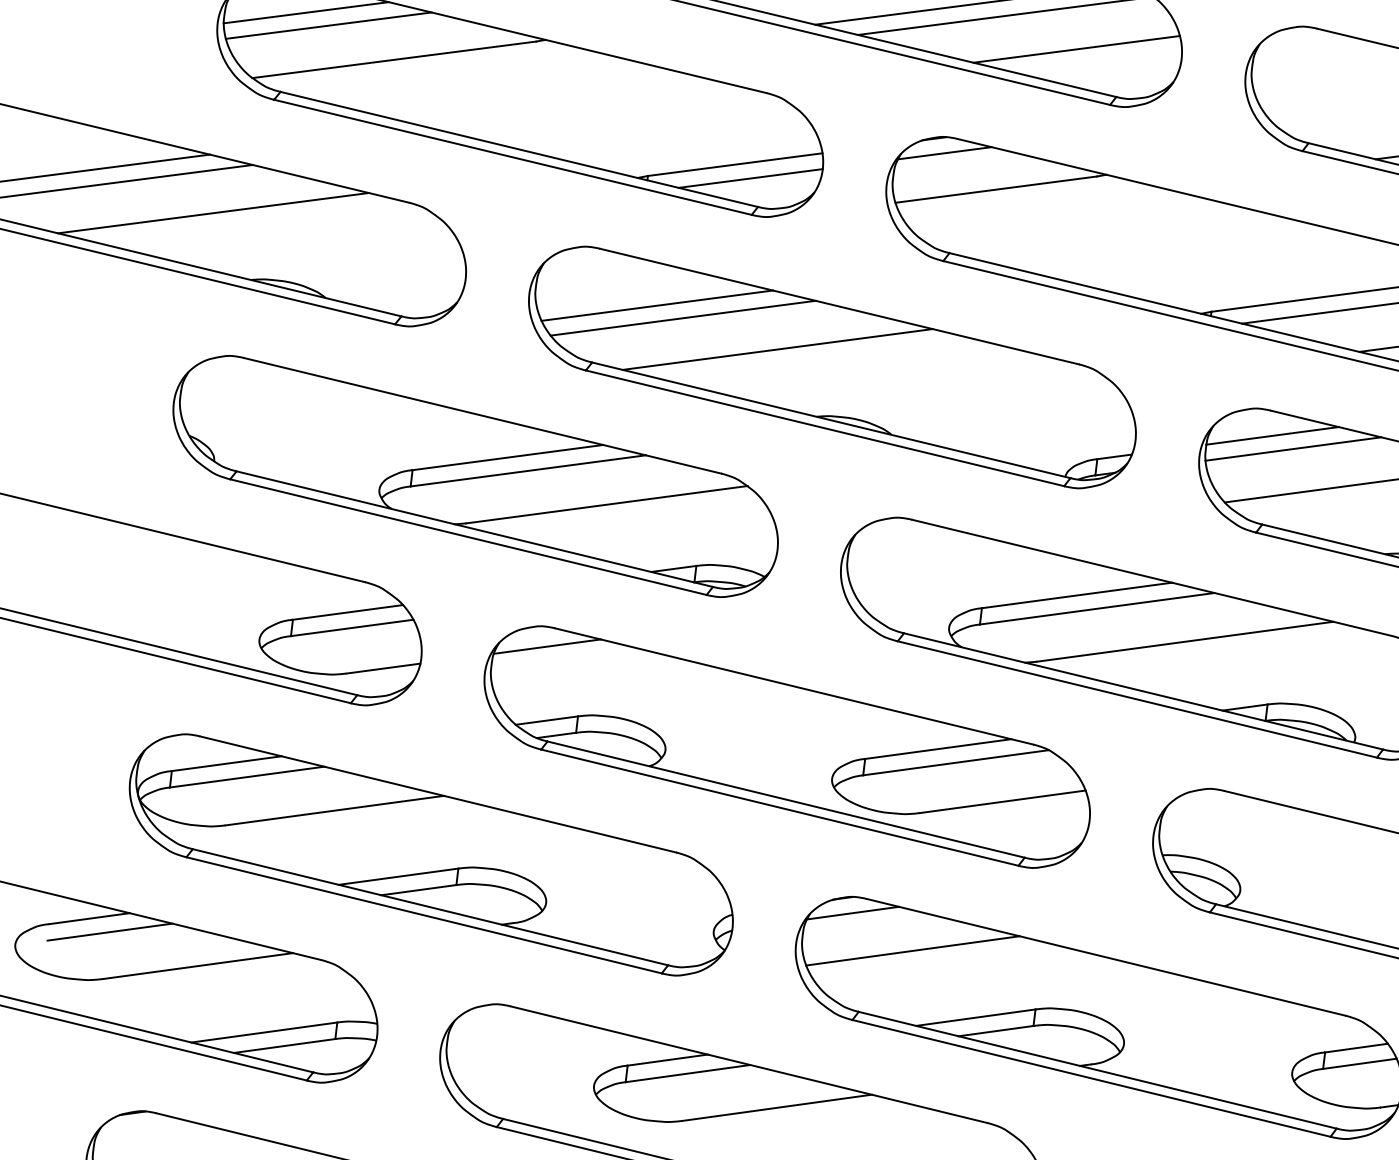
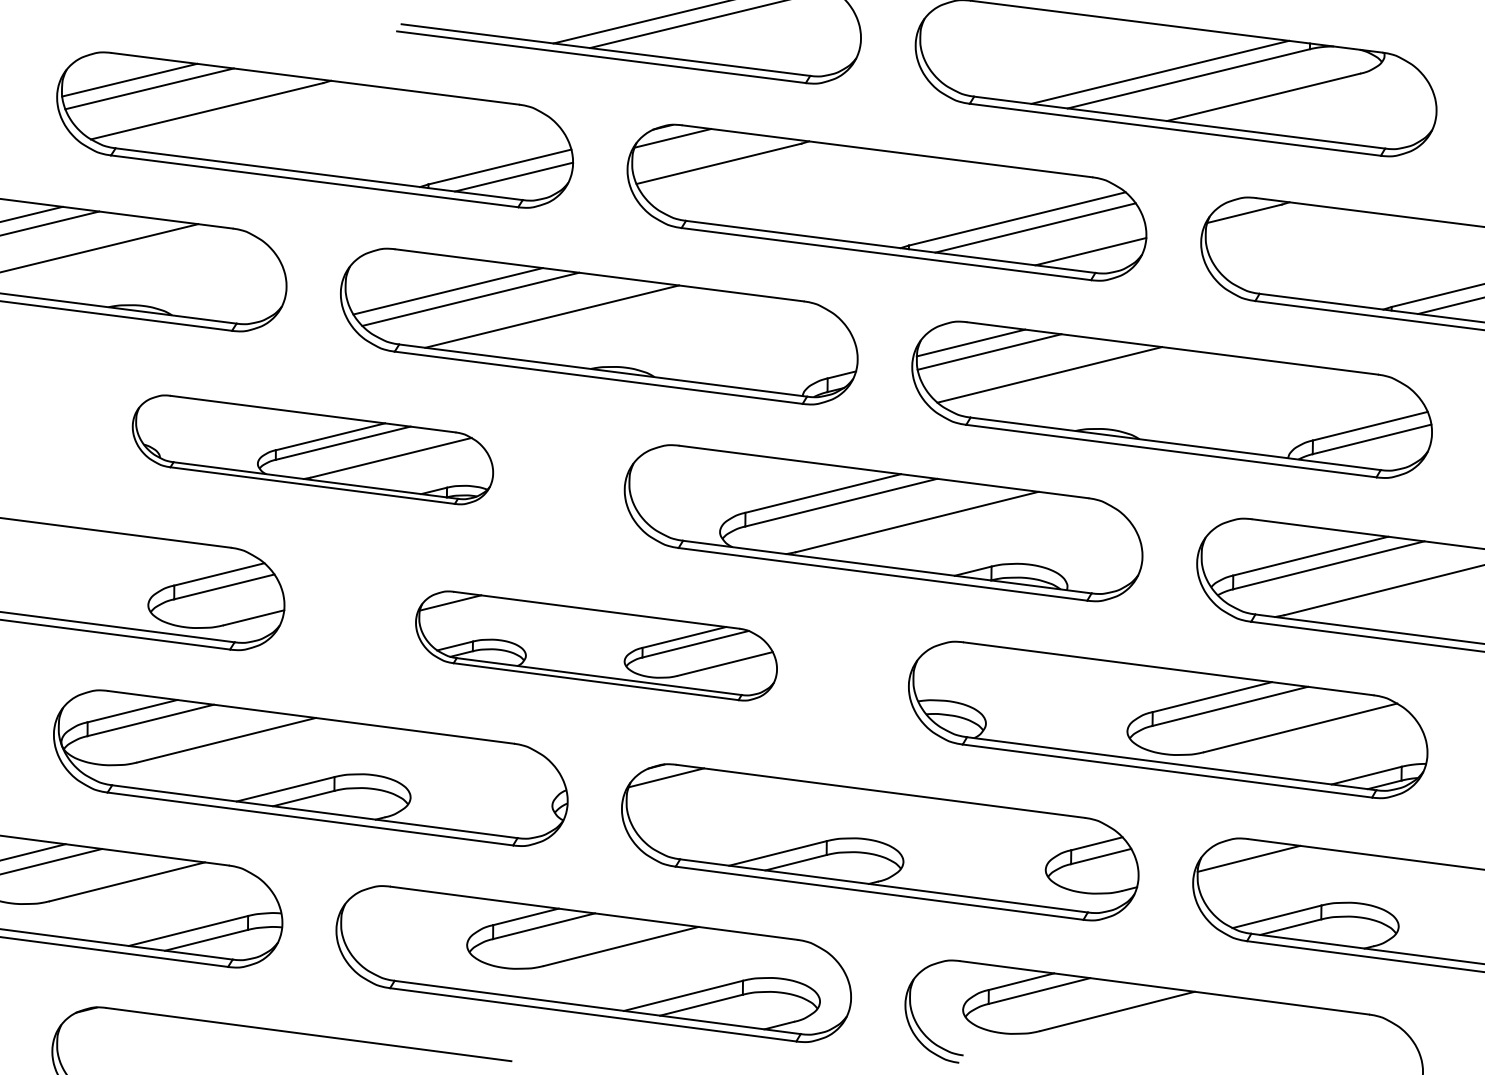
line: (1076, 48) -> (772, 39), removed
part: (475, 476) -> (312, 449), size x0.7
part: (787, 746) -> (596, 645), size x0.7
line: (912, 950) -> (719, 803), removed

